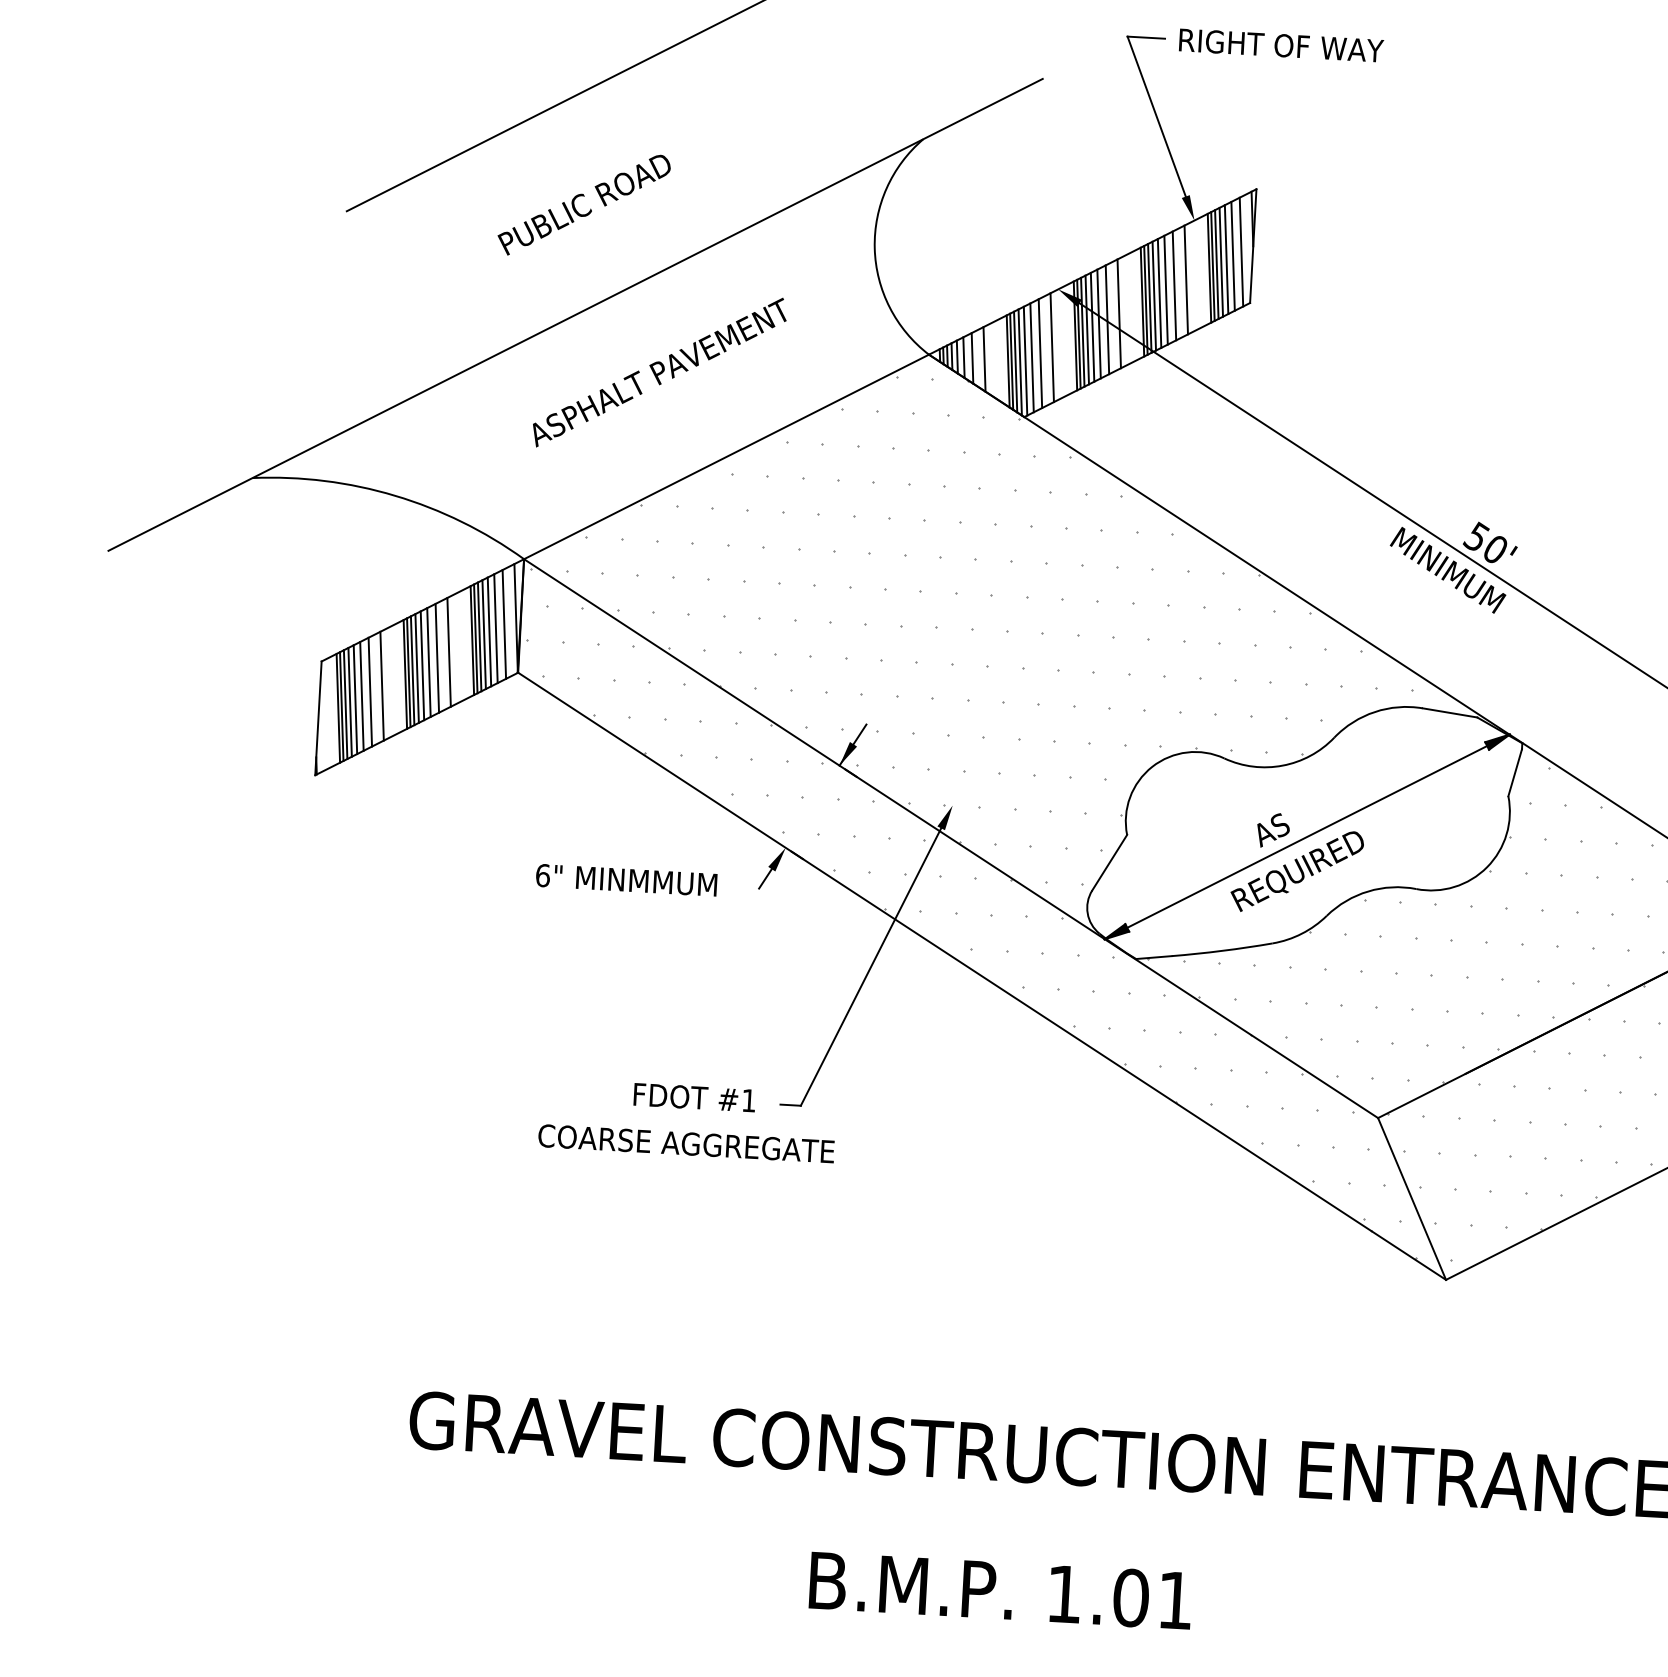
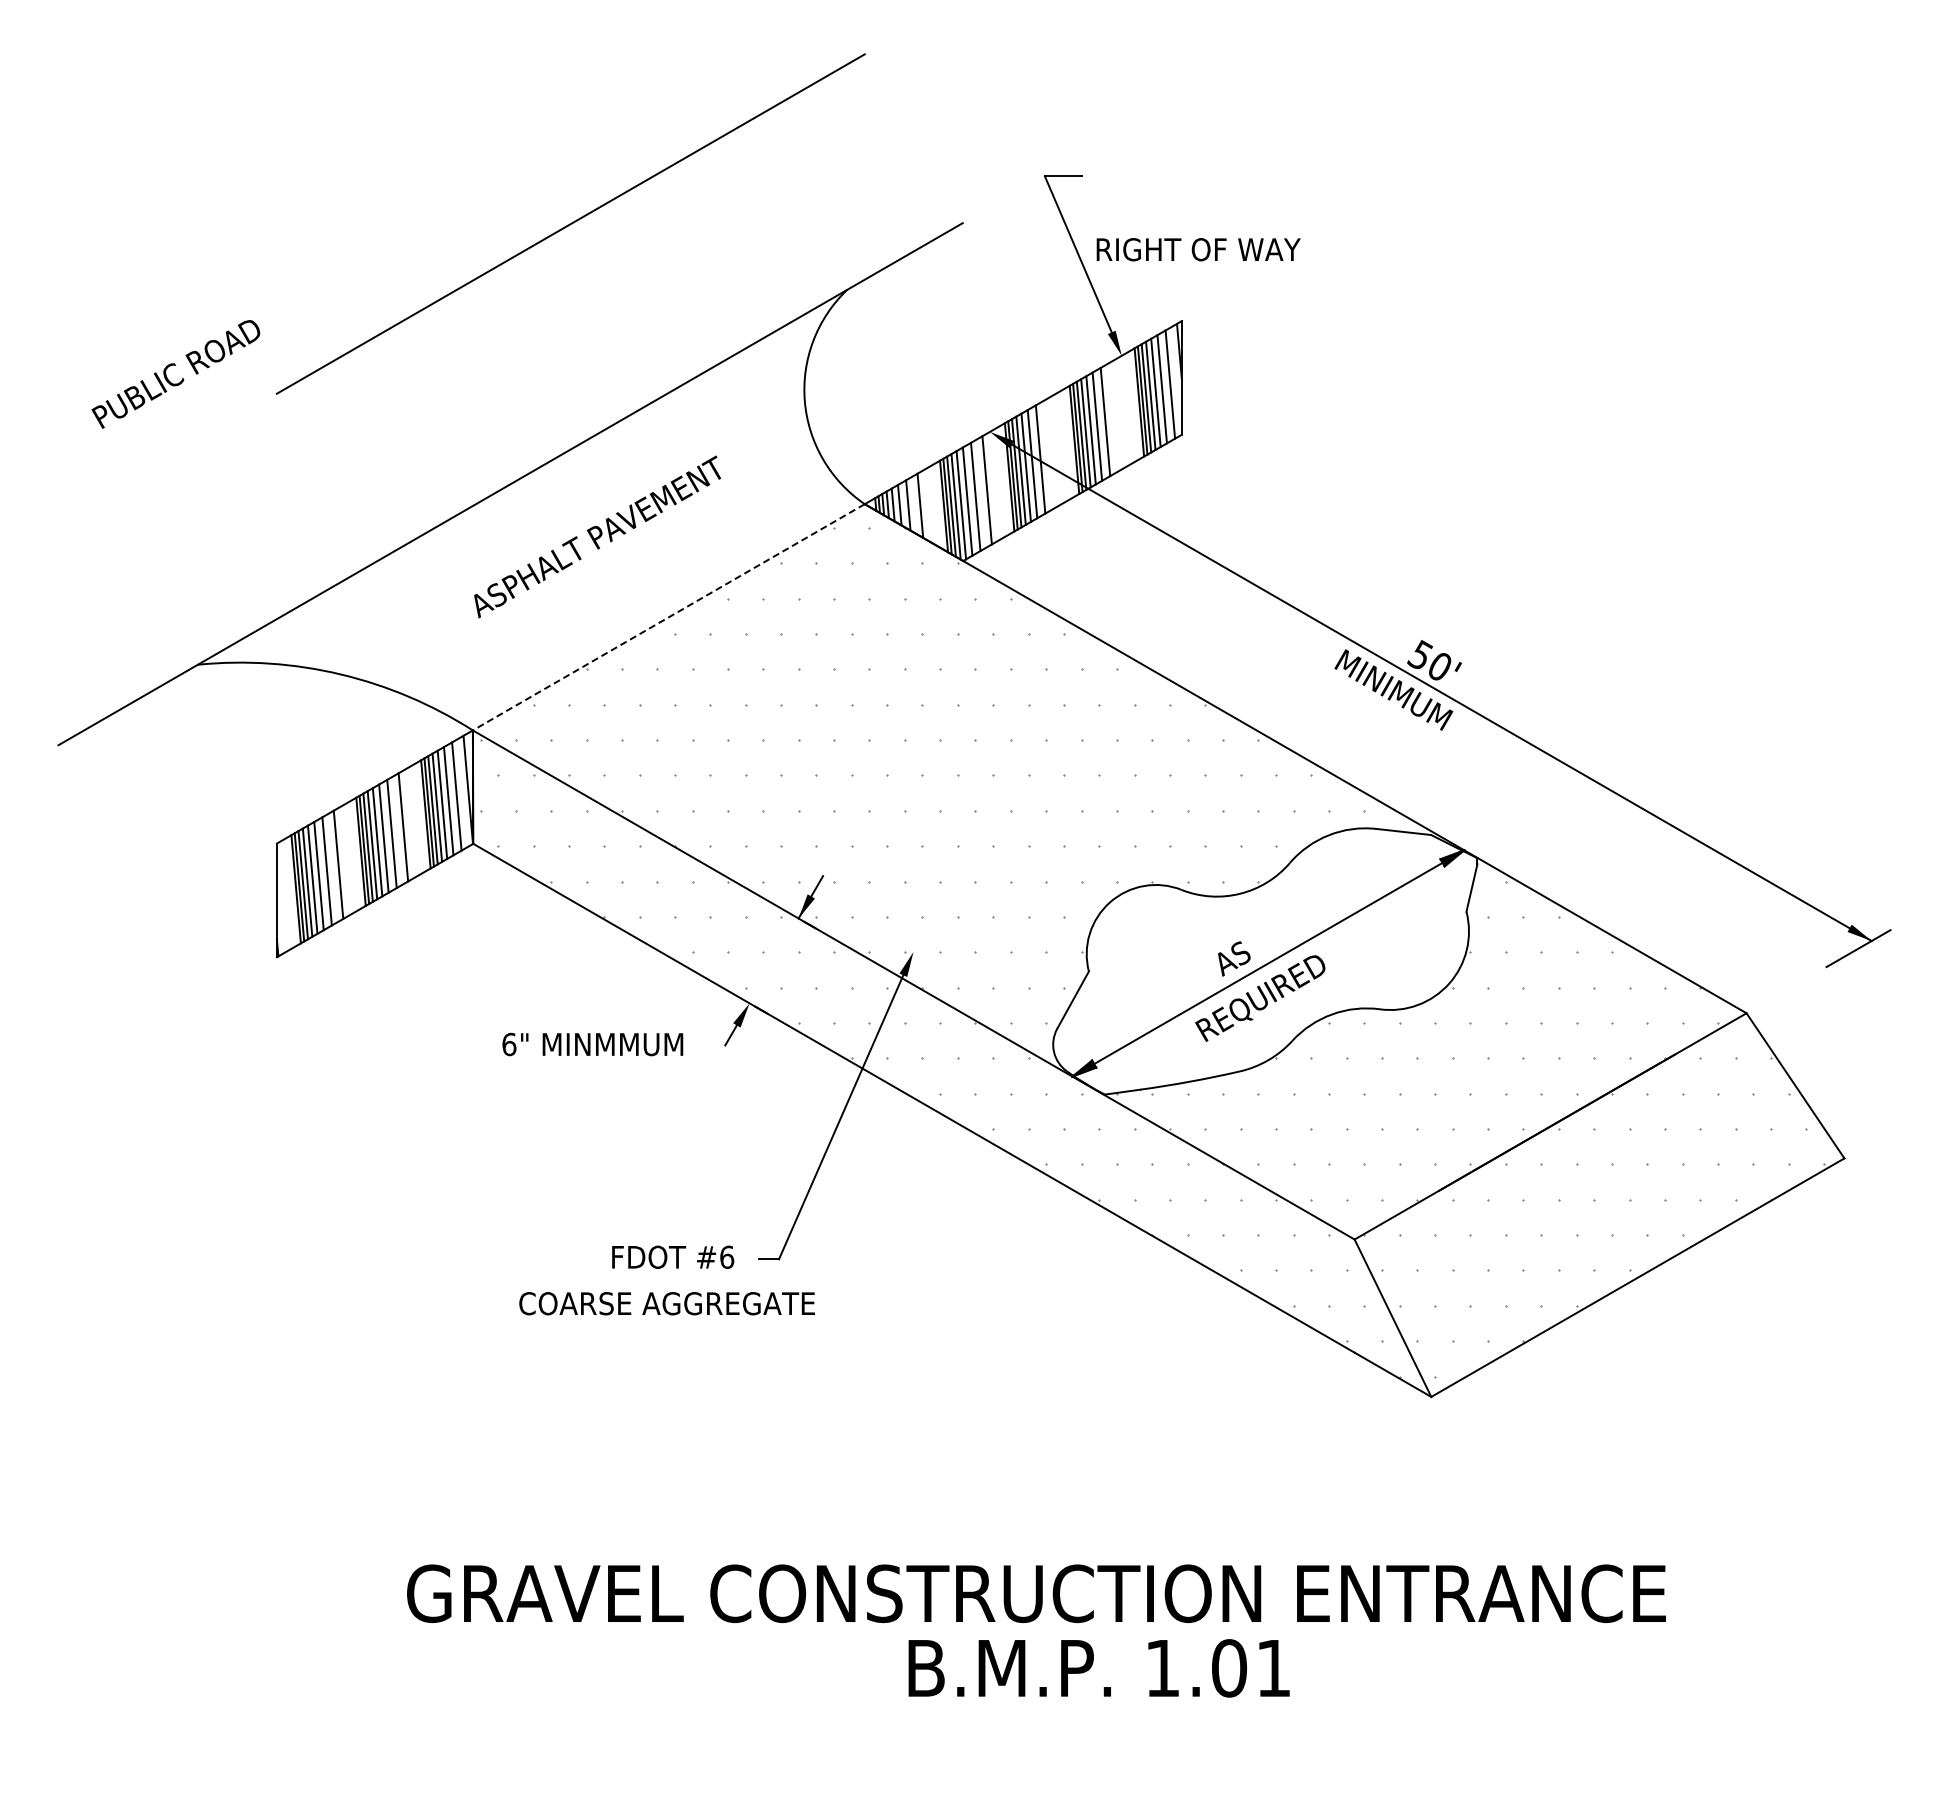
text: (1281, 45) -> (1198, 249), moved
text: (583, 205) -> (175, 374), moved
line: (1185, 280) -> (1116, 415), removed
line: (1118, 313) -> (1051, 452), removed
line: (726, 457) -> (668, 617), solid -> dashed
text: (749, 1099) -> (727, 1256), #1 -> #6
text: (1000, 1590) -> (1098, 1668), moved

